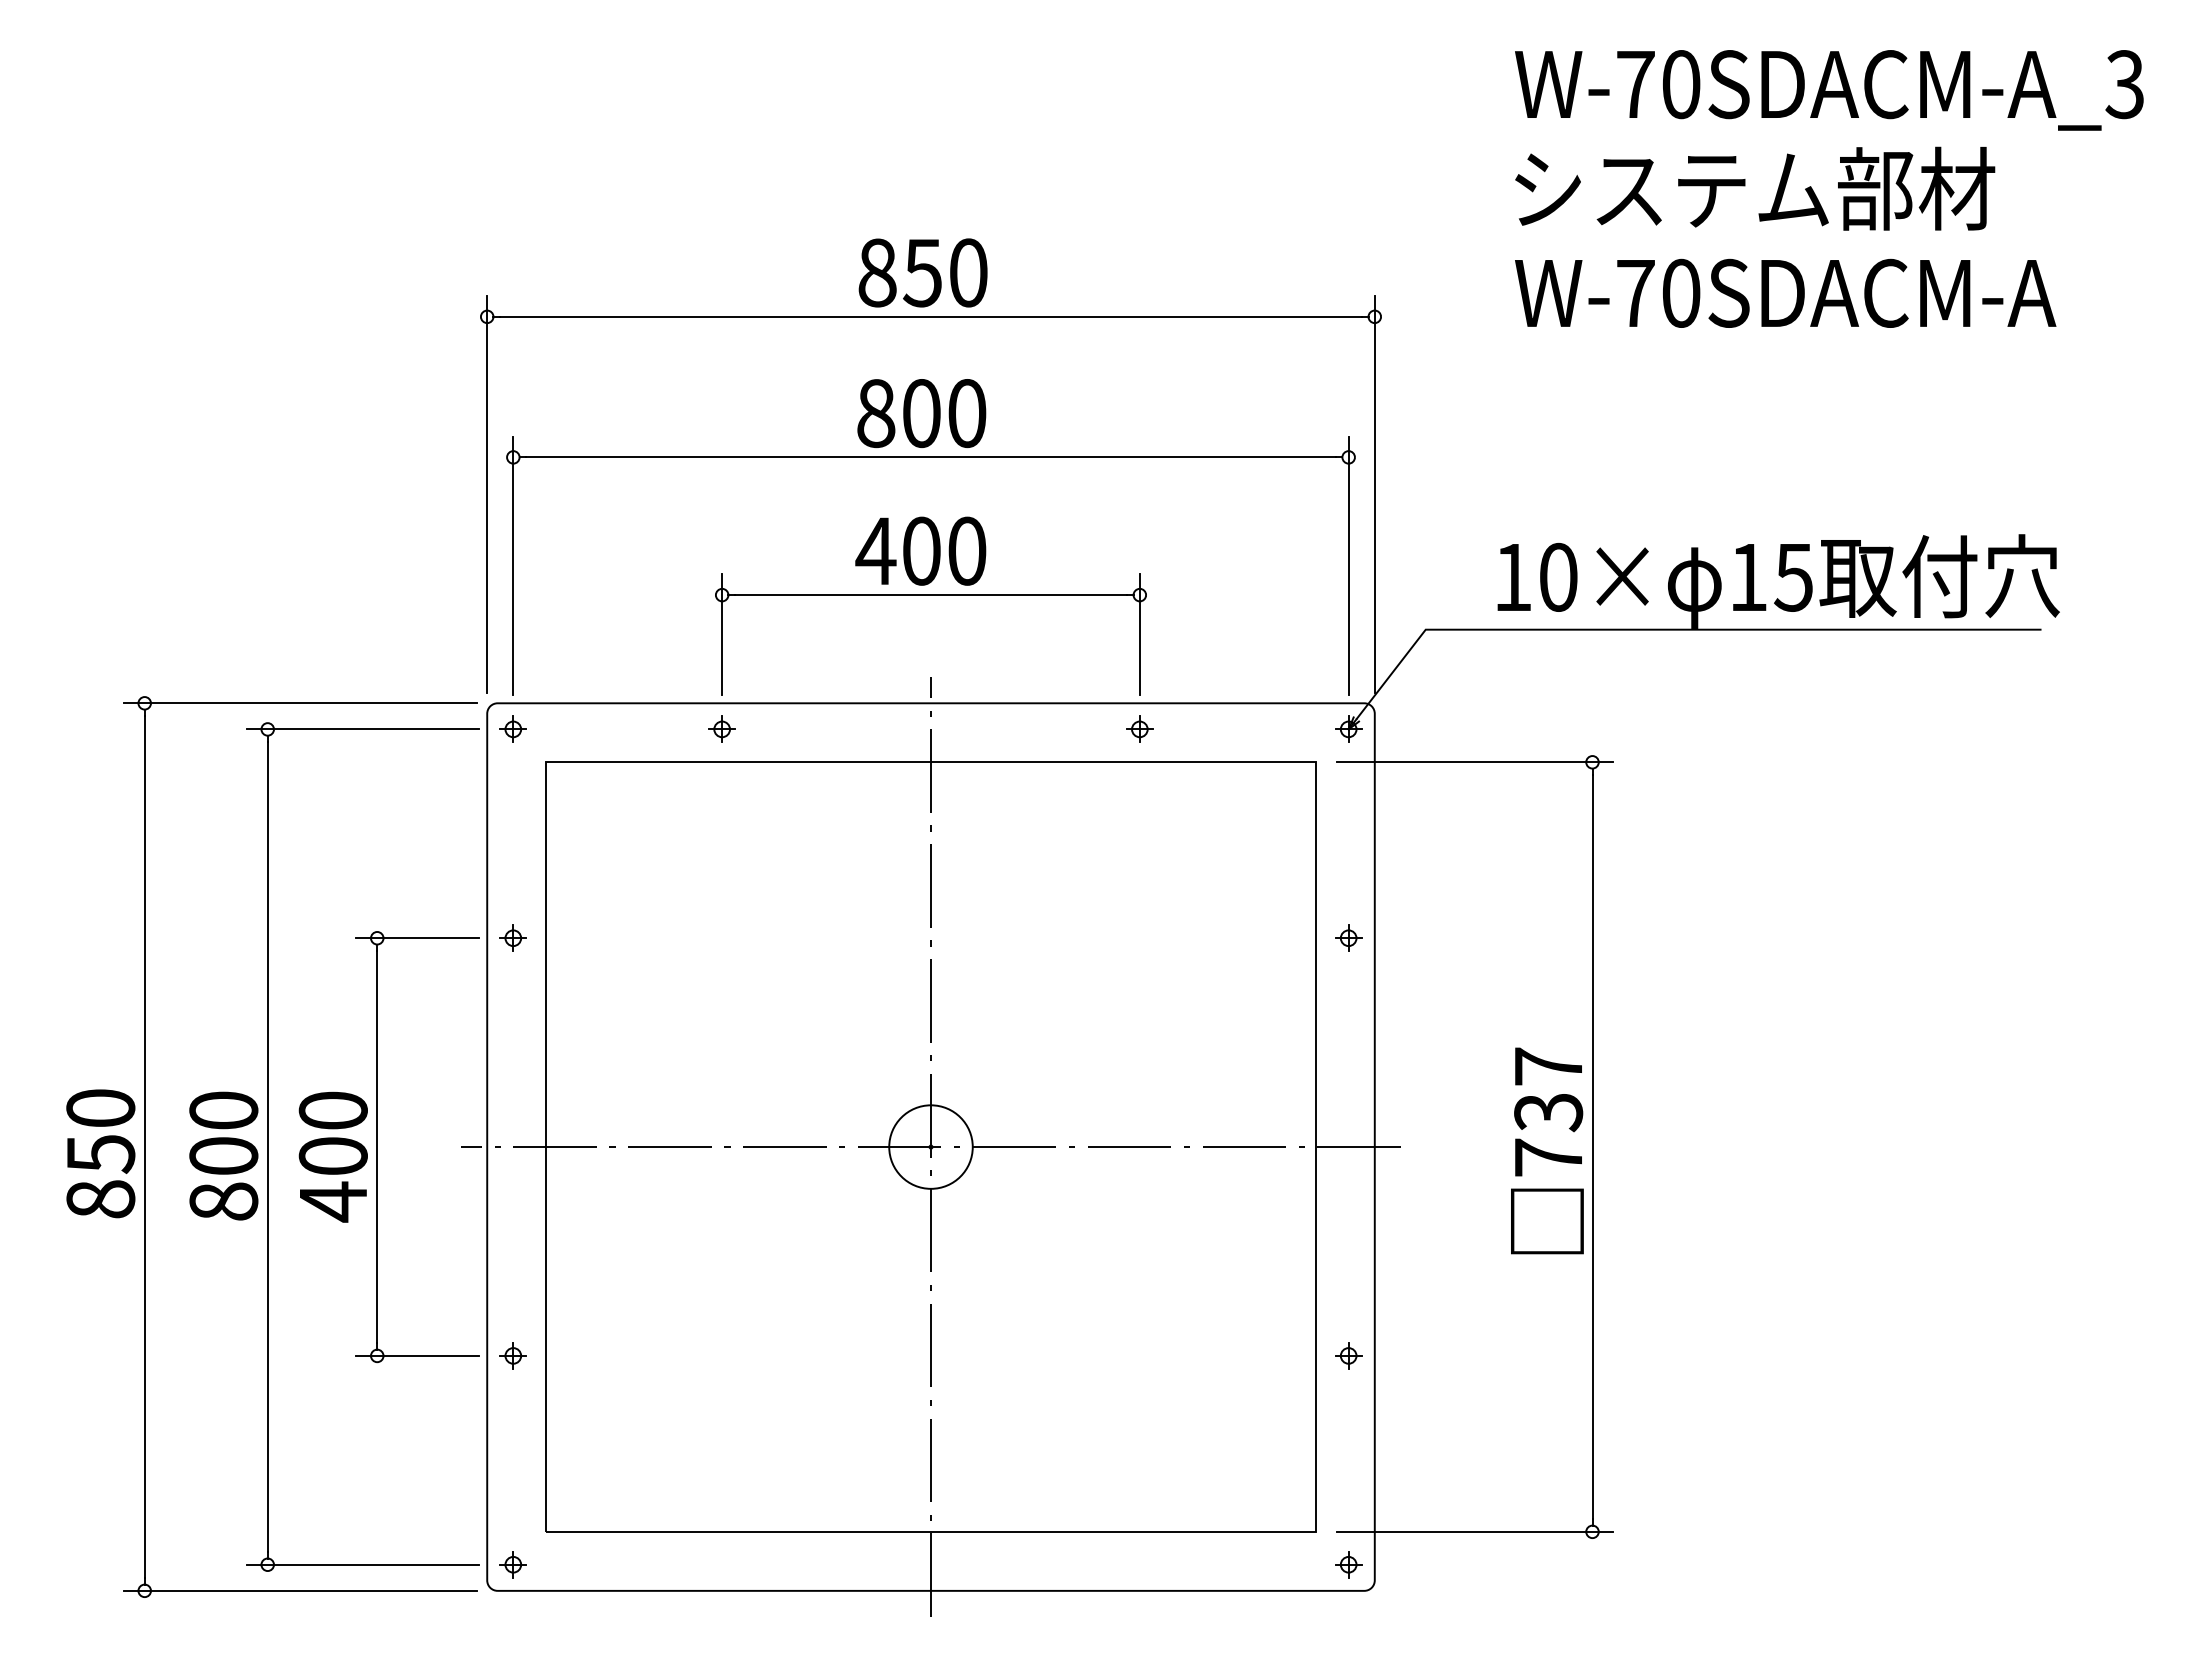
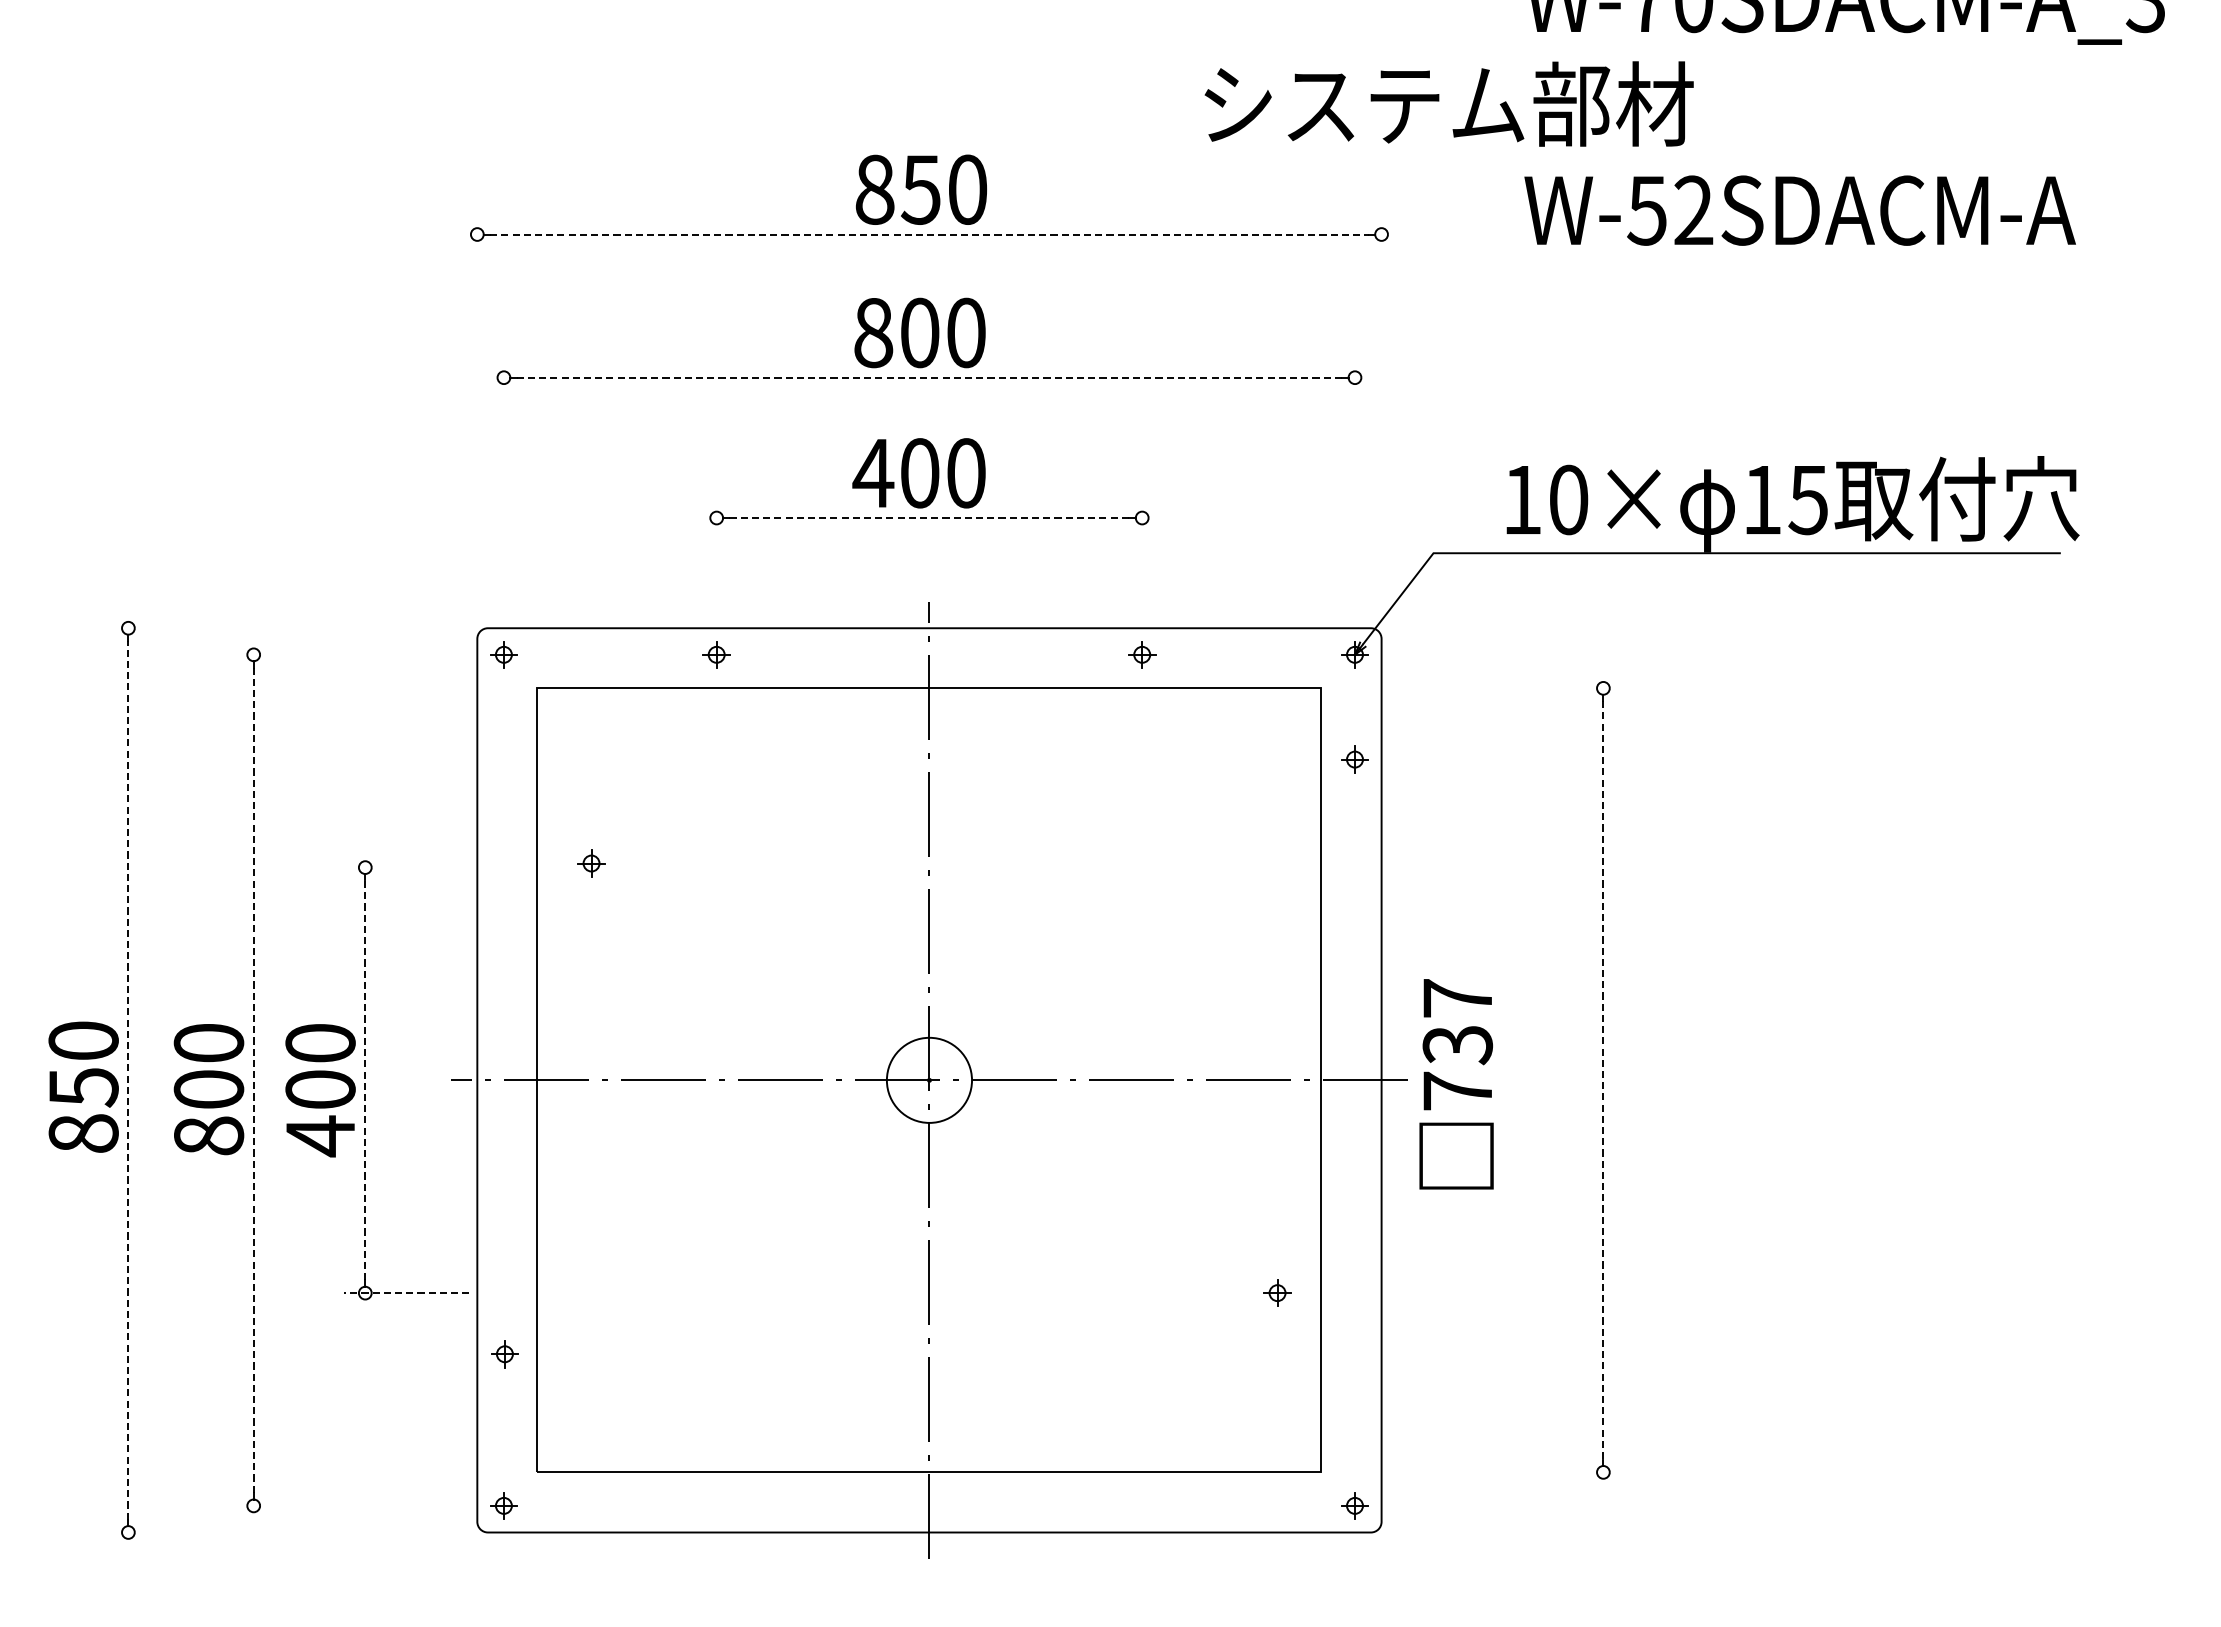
text: (1755, 188) -> (1449, 103), moved
text: (1657, 292) -> (1669, 209), W-70SDACM-A -> W-52SDACM-A
line: (931, 316) -> (929, 234), solid -> dashed
line: (931, 457) -> (929, 377), solid -> dashed
line: (487, 493) -> (477, 414), removed
line: (1374, 493) -> (1381, 414), removed
line: (513, 565) -> (504, 487), removed
line: (1348, 565) -> (1354, 487), removed
line: (931, 595) -> (929, 518), solid -> dashed
line: (722, 634) -> (717, 558), removed
line: (1139, 634) -> (1141, 558), removed
line: (299, 703) -> (286, 628), removed
line: (362, 729) -> (350, 654), removed
line: (1474, 762) -> (1483, 688), removed
part: (512, 937) -> (590, 862), moved
part: (1348, 937) -> (1354, 758), moved
line: (417, 938) -> (406, 867), removed
line: (144, 1146) -> (128, 1079), solid -> dashed
line: (377, 1146) -> (365, 1079), solid -> dashed
line: (267, 1147) -> (253, 1080), solid -> dashed
line: (1592, 1147) -> (1603, 1080), solid -> dashed
text: (1547, 1150) -> (1456, 1083), moved
line: (417, 1355) -> (406, 1292), solid -> dashed
part: (512, 1355) -> (504, 1353), moved
part: (1348, 1355) -> (1277, 1292), moved
line: (1474, 1531) -> (1483, 1472), removed
line: (362, 1564) -> (350, 1505), removed
line: (299, 1590) -> (286, 1532), removed

